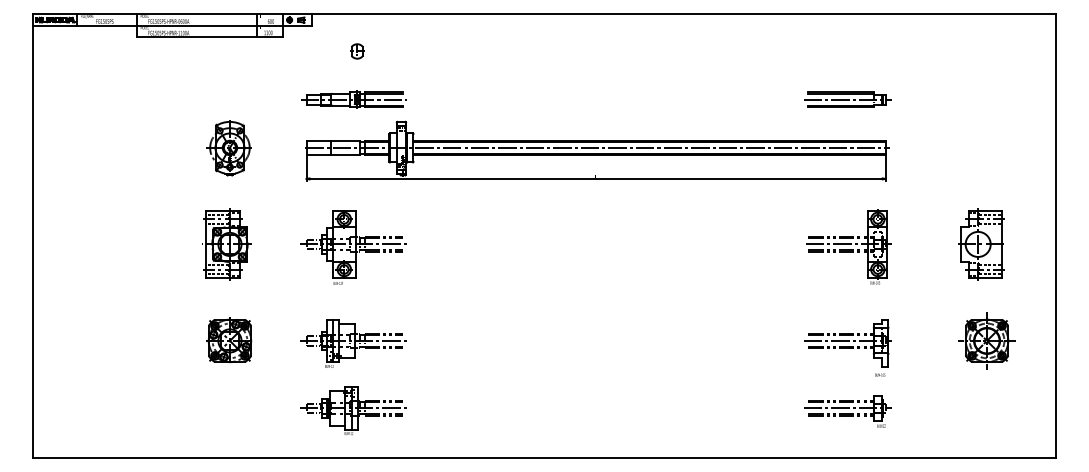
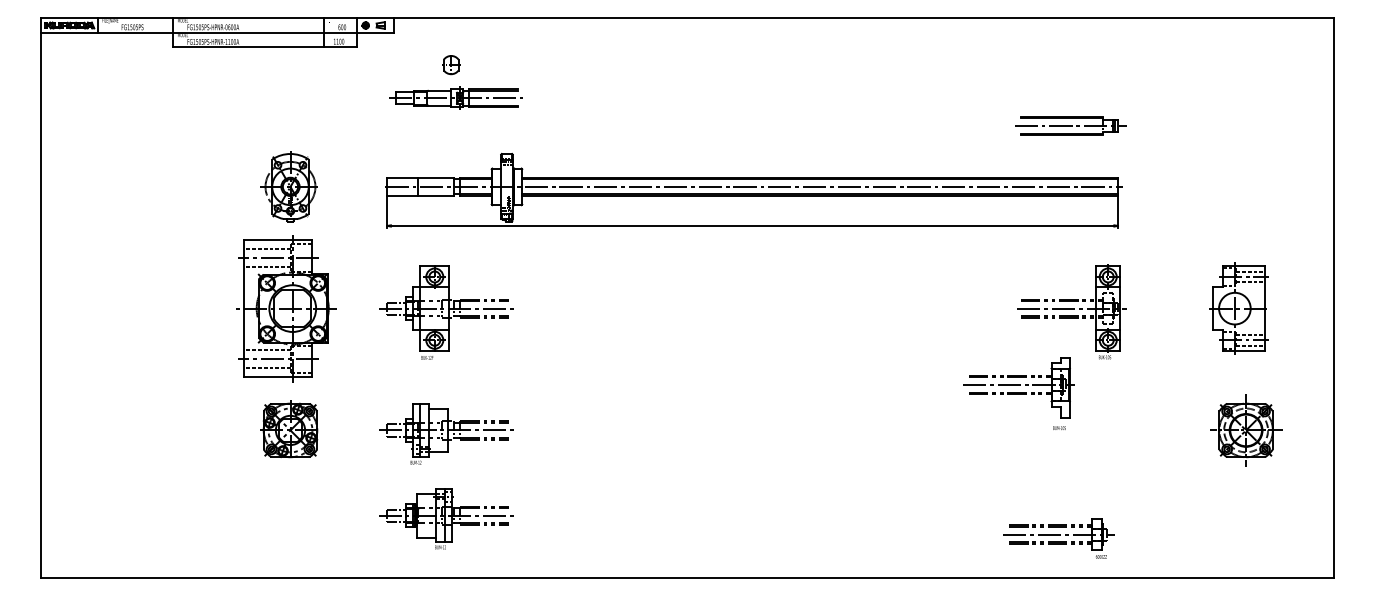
part: (353, 99) -> (455, 97), moved
part: (226, 244) -> (286, 308), size x1.6
part: (847, 347) -> (1018, 393), moved
part: (847, 411) -> (1058, 538), moved

